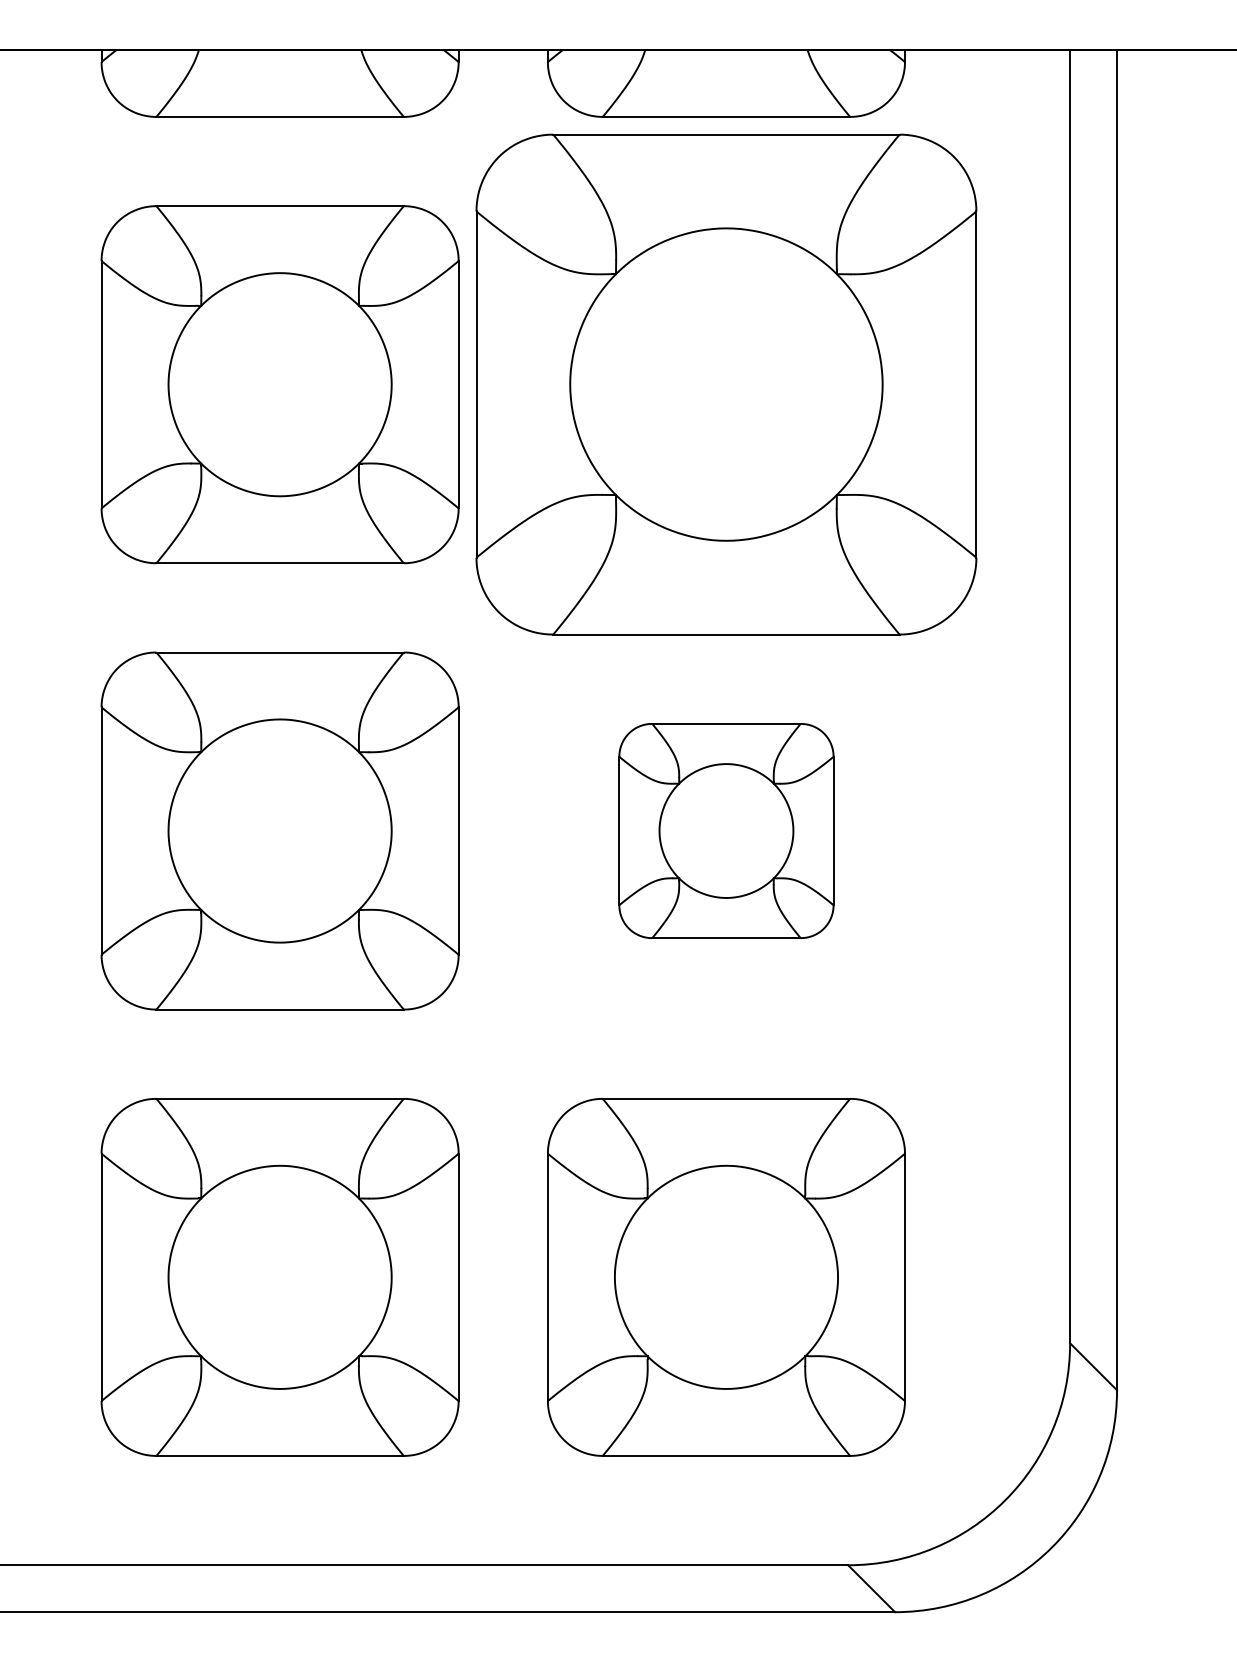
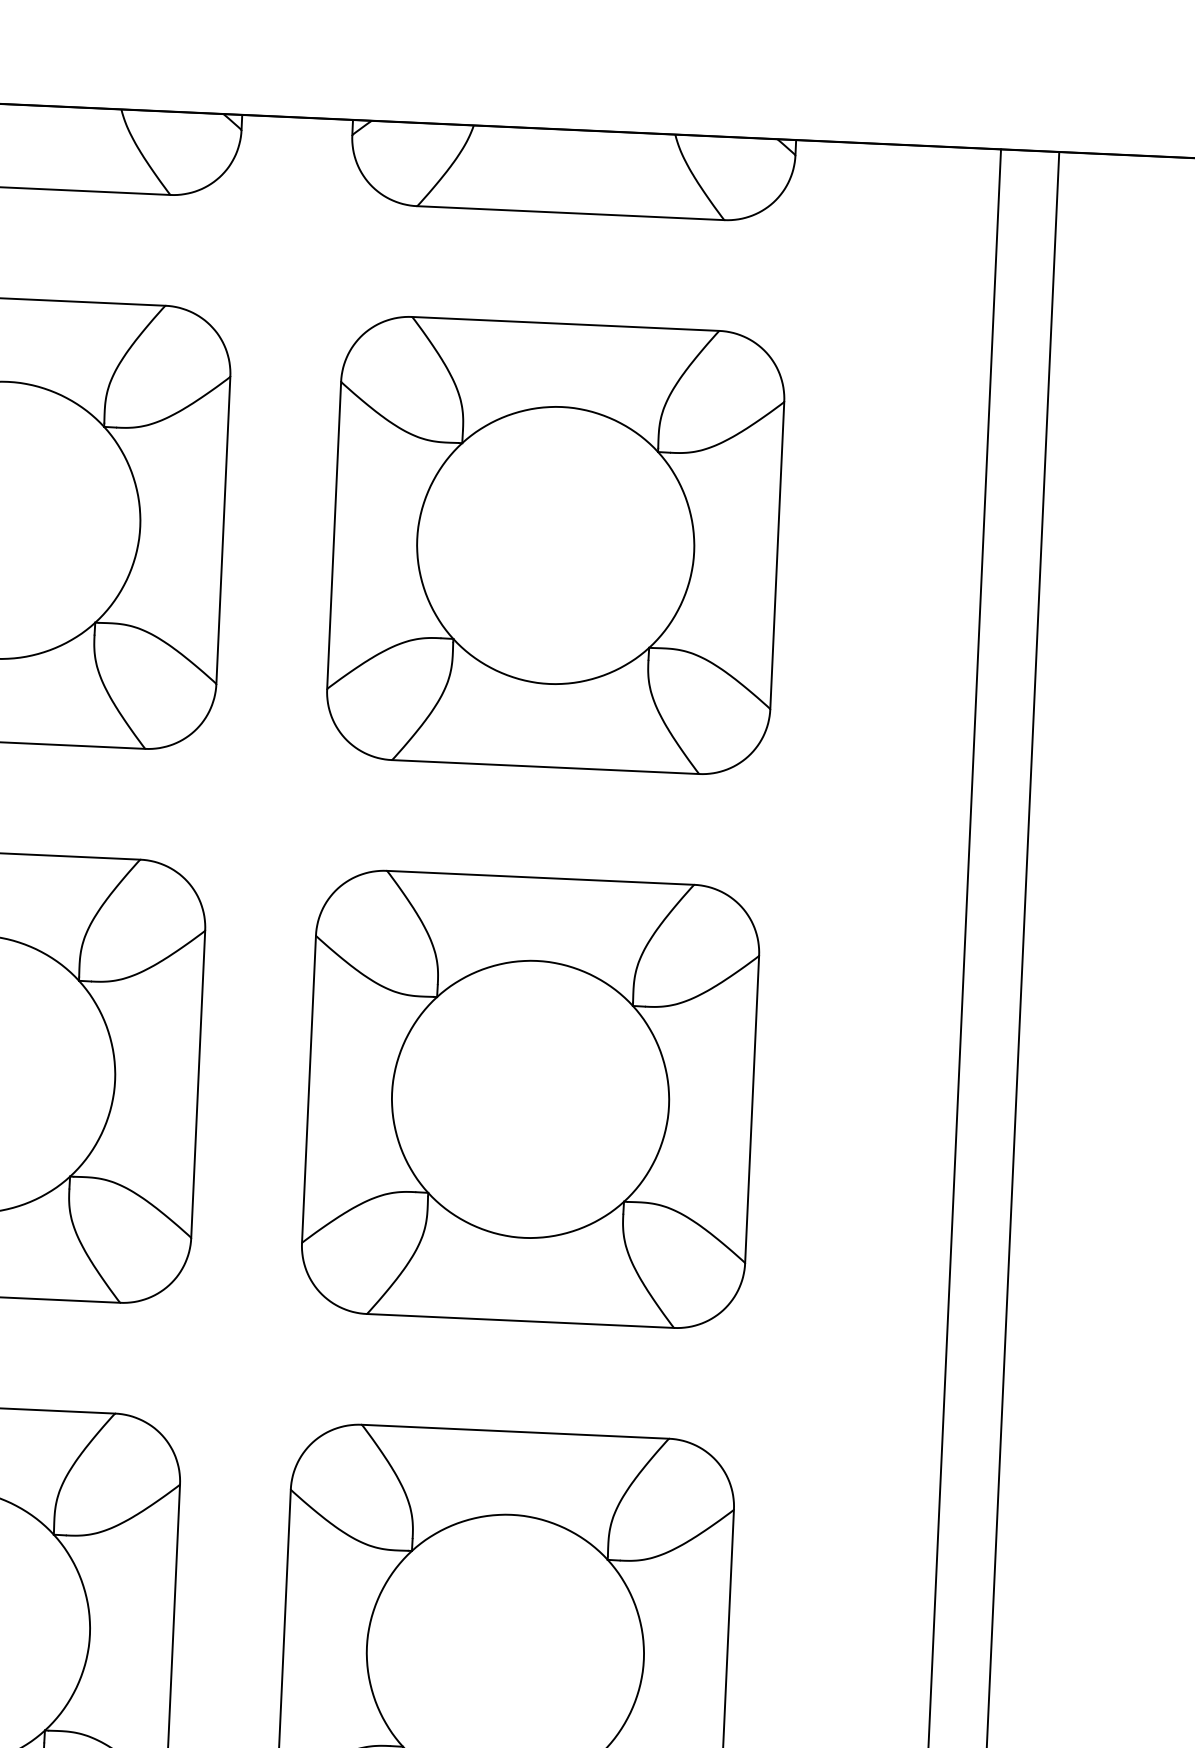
part: (726, 384) -> (555, 545), size x0.71
part: (726, 830) -> (530, 1098), size x1.67

